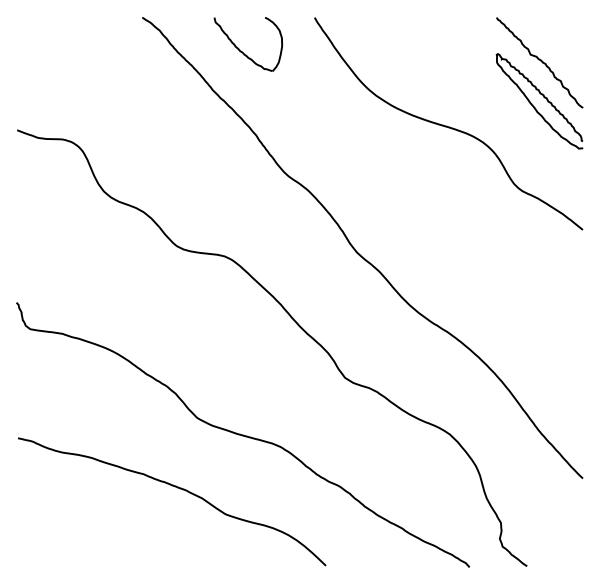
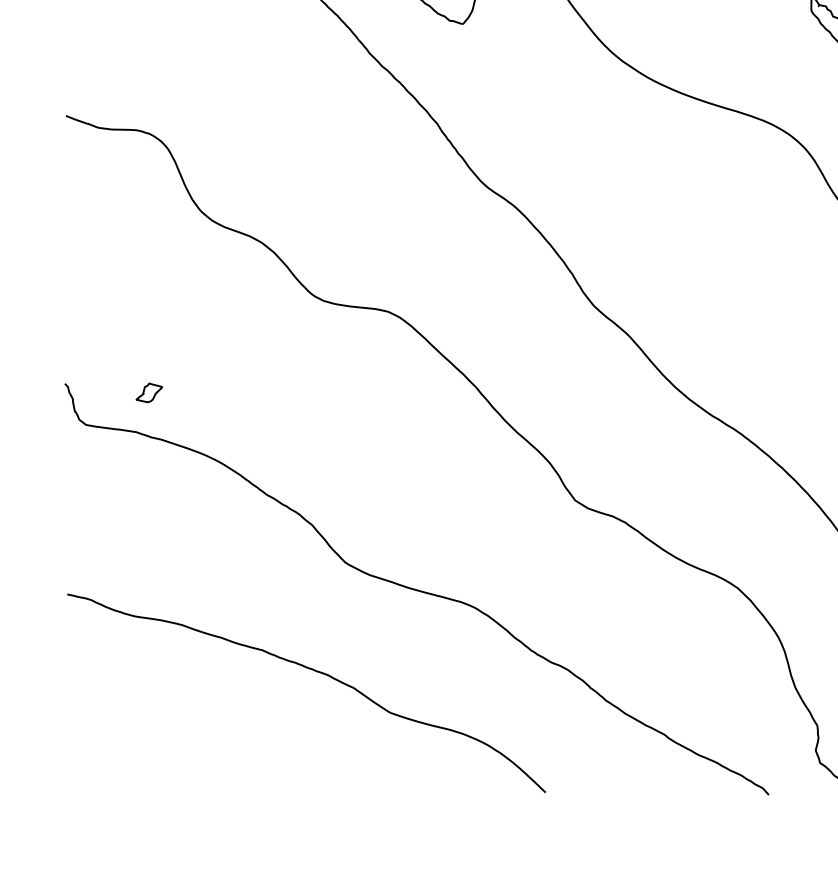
part: (70, 308) -> (148, 392), added

